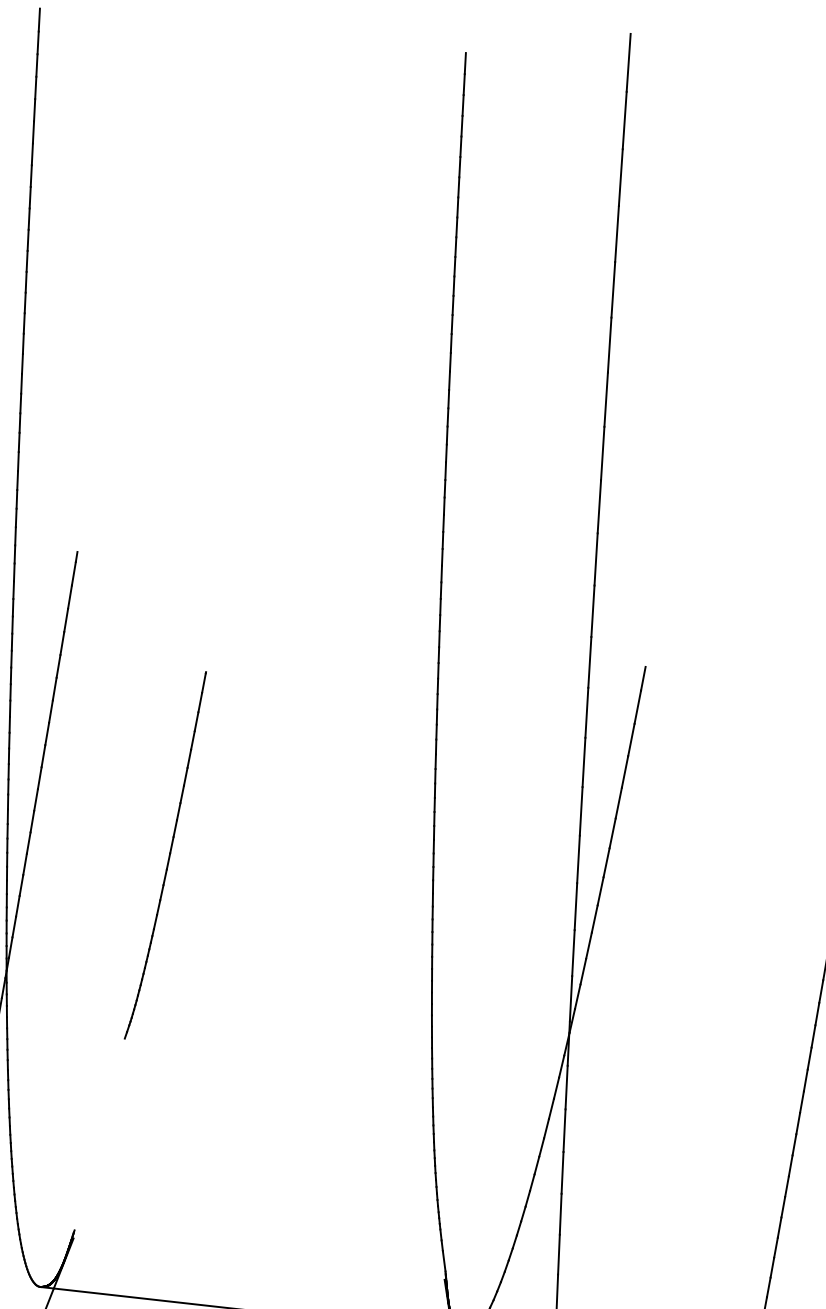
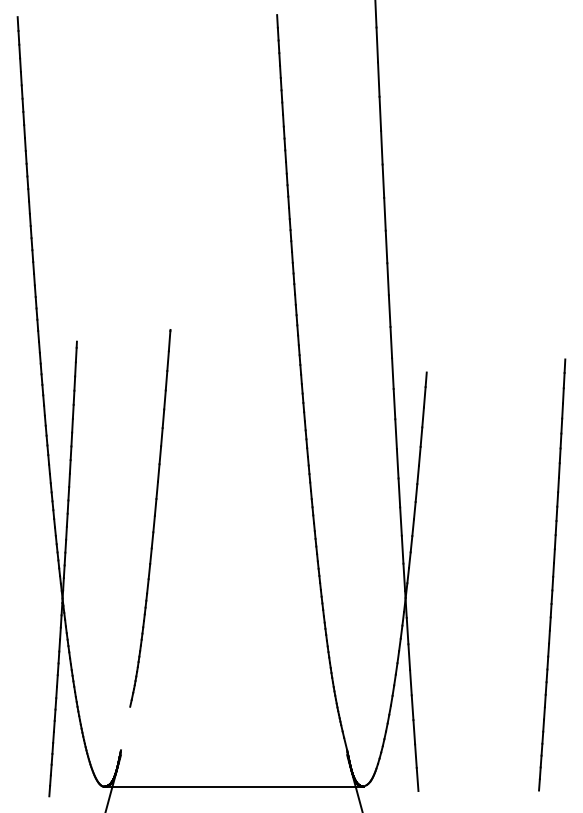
part: (165, 855) -> (150, 518), size x1.67

